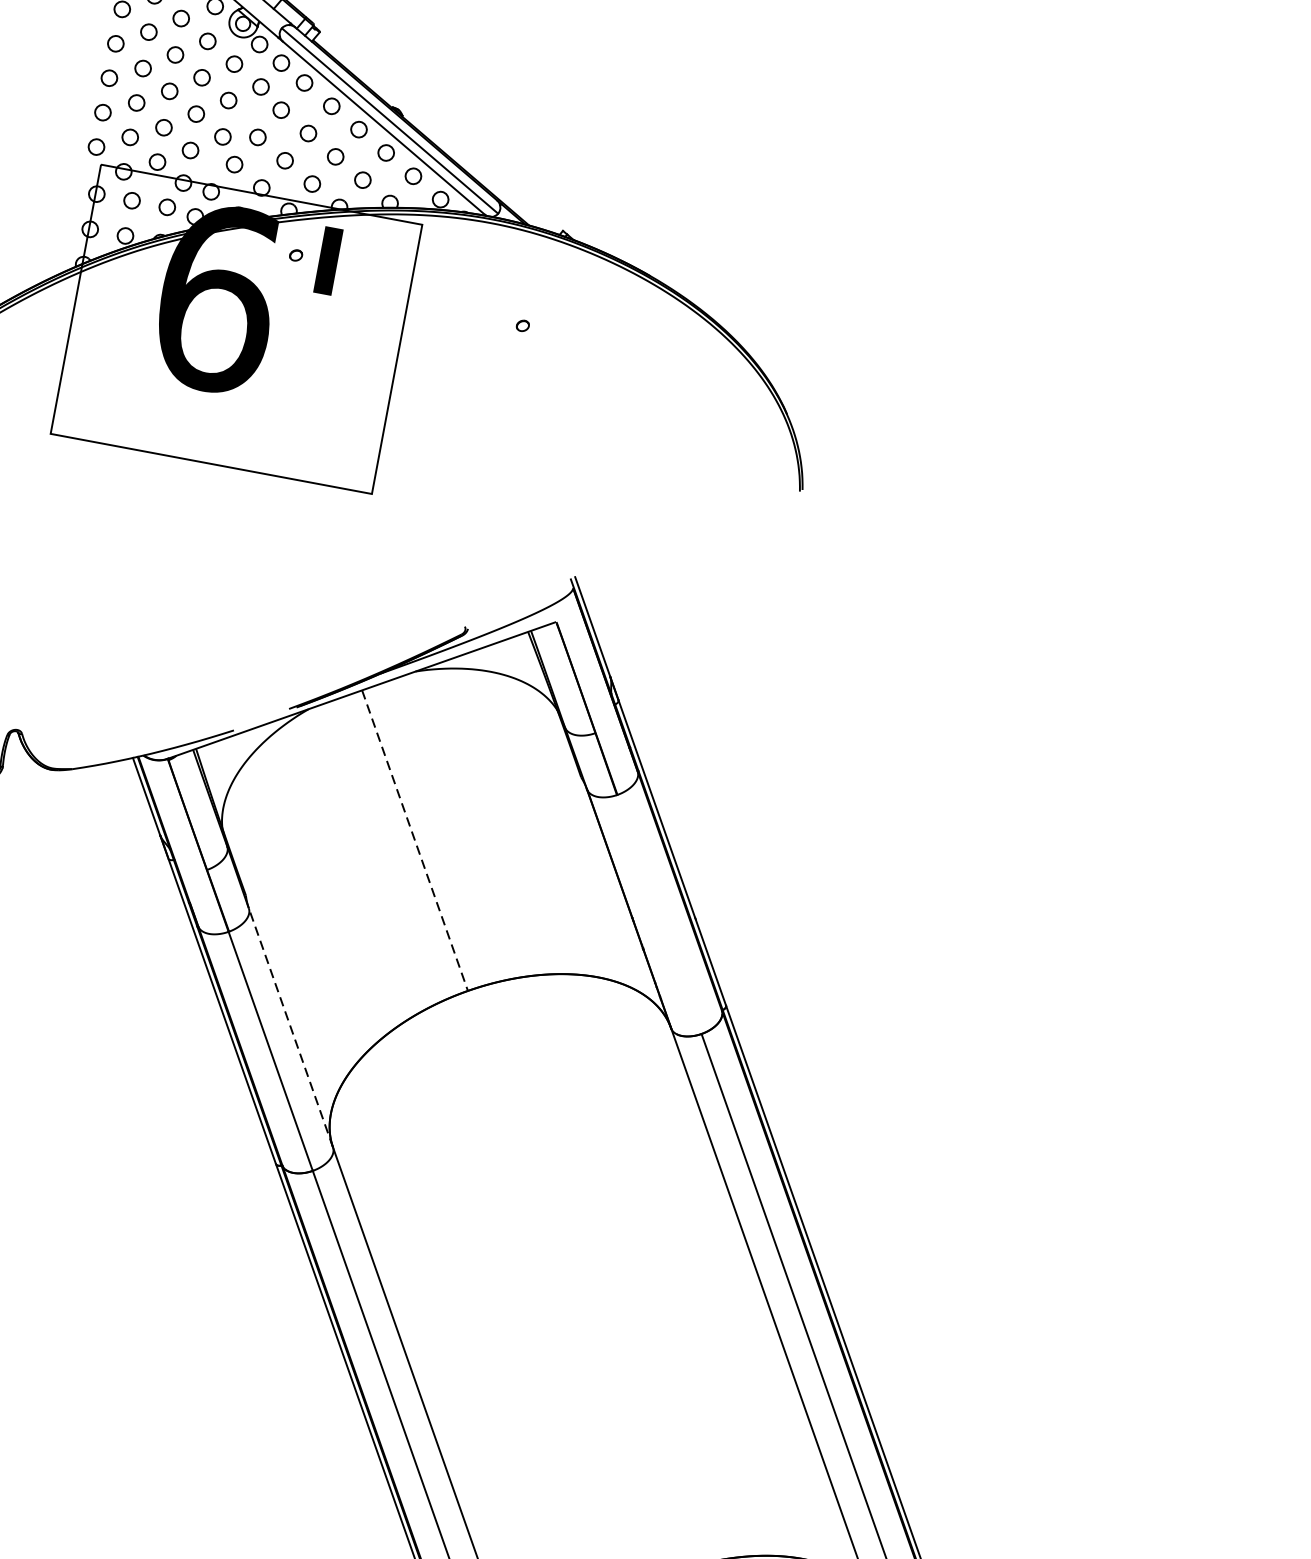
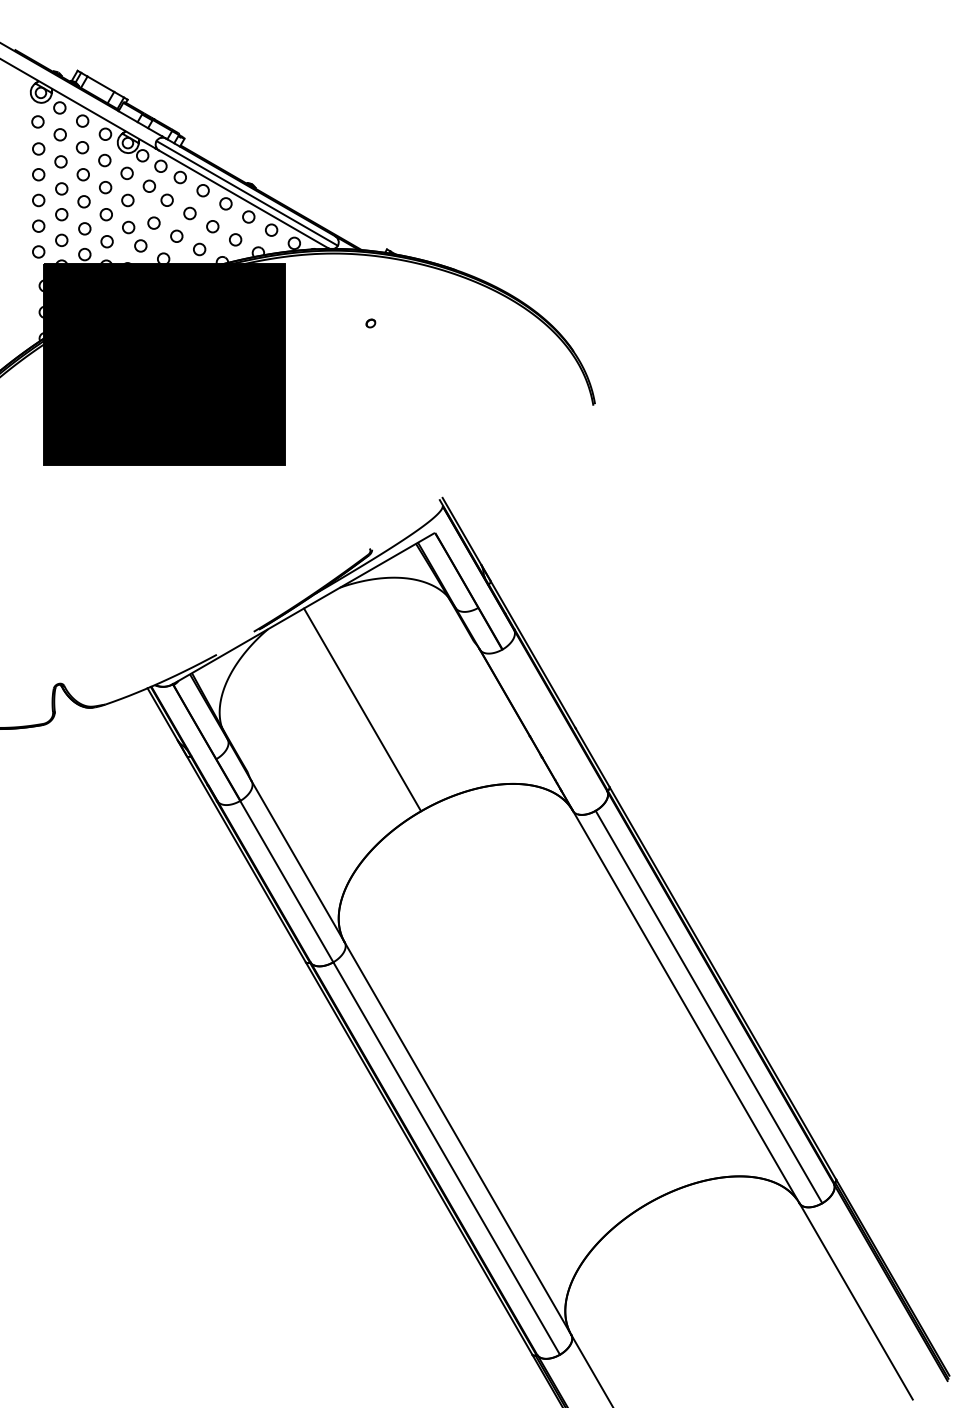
fill: (236, 329) -> (164, 364), added
line: (414, 841) -> (362, 710), dashed -> solid
line: (290, 1027) -> (297, 861), dashed -> solid

